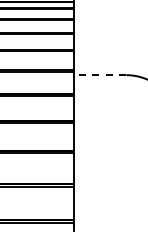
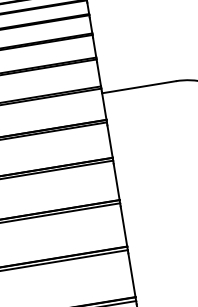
line: (99, 75) -> (138, 87), dashed -> solid

